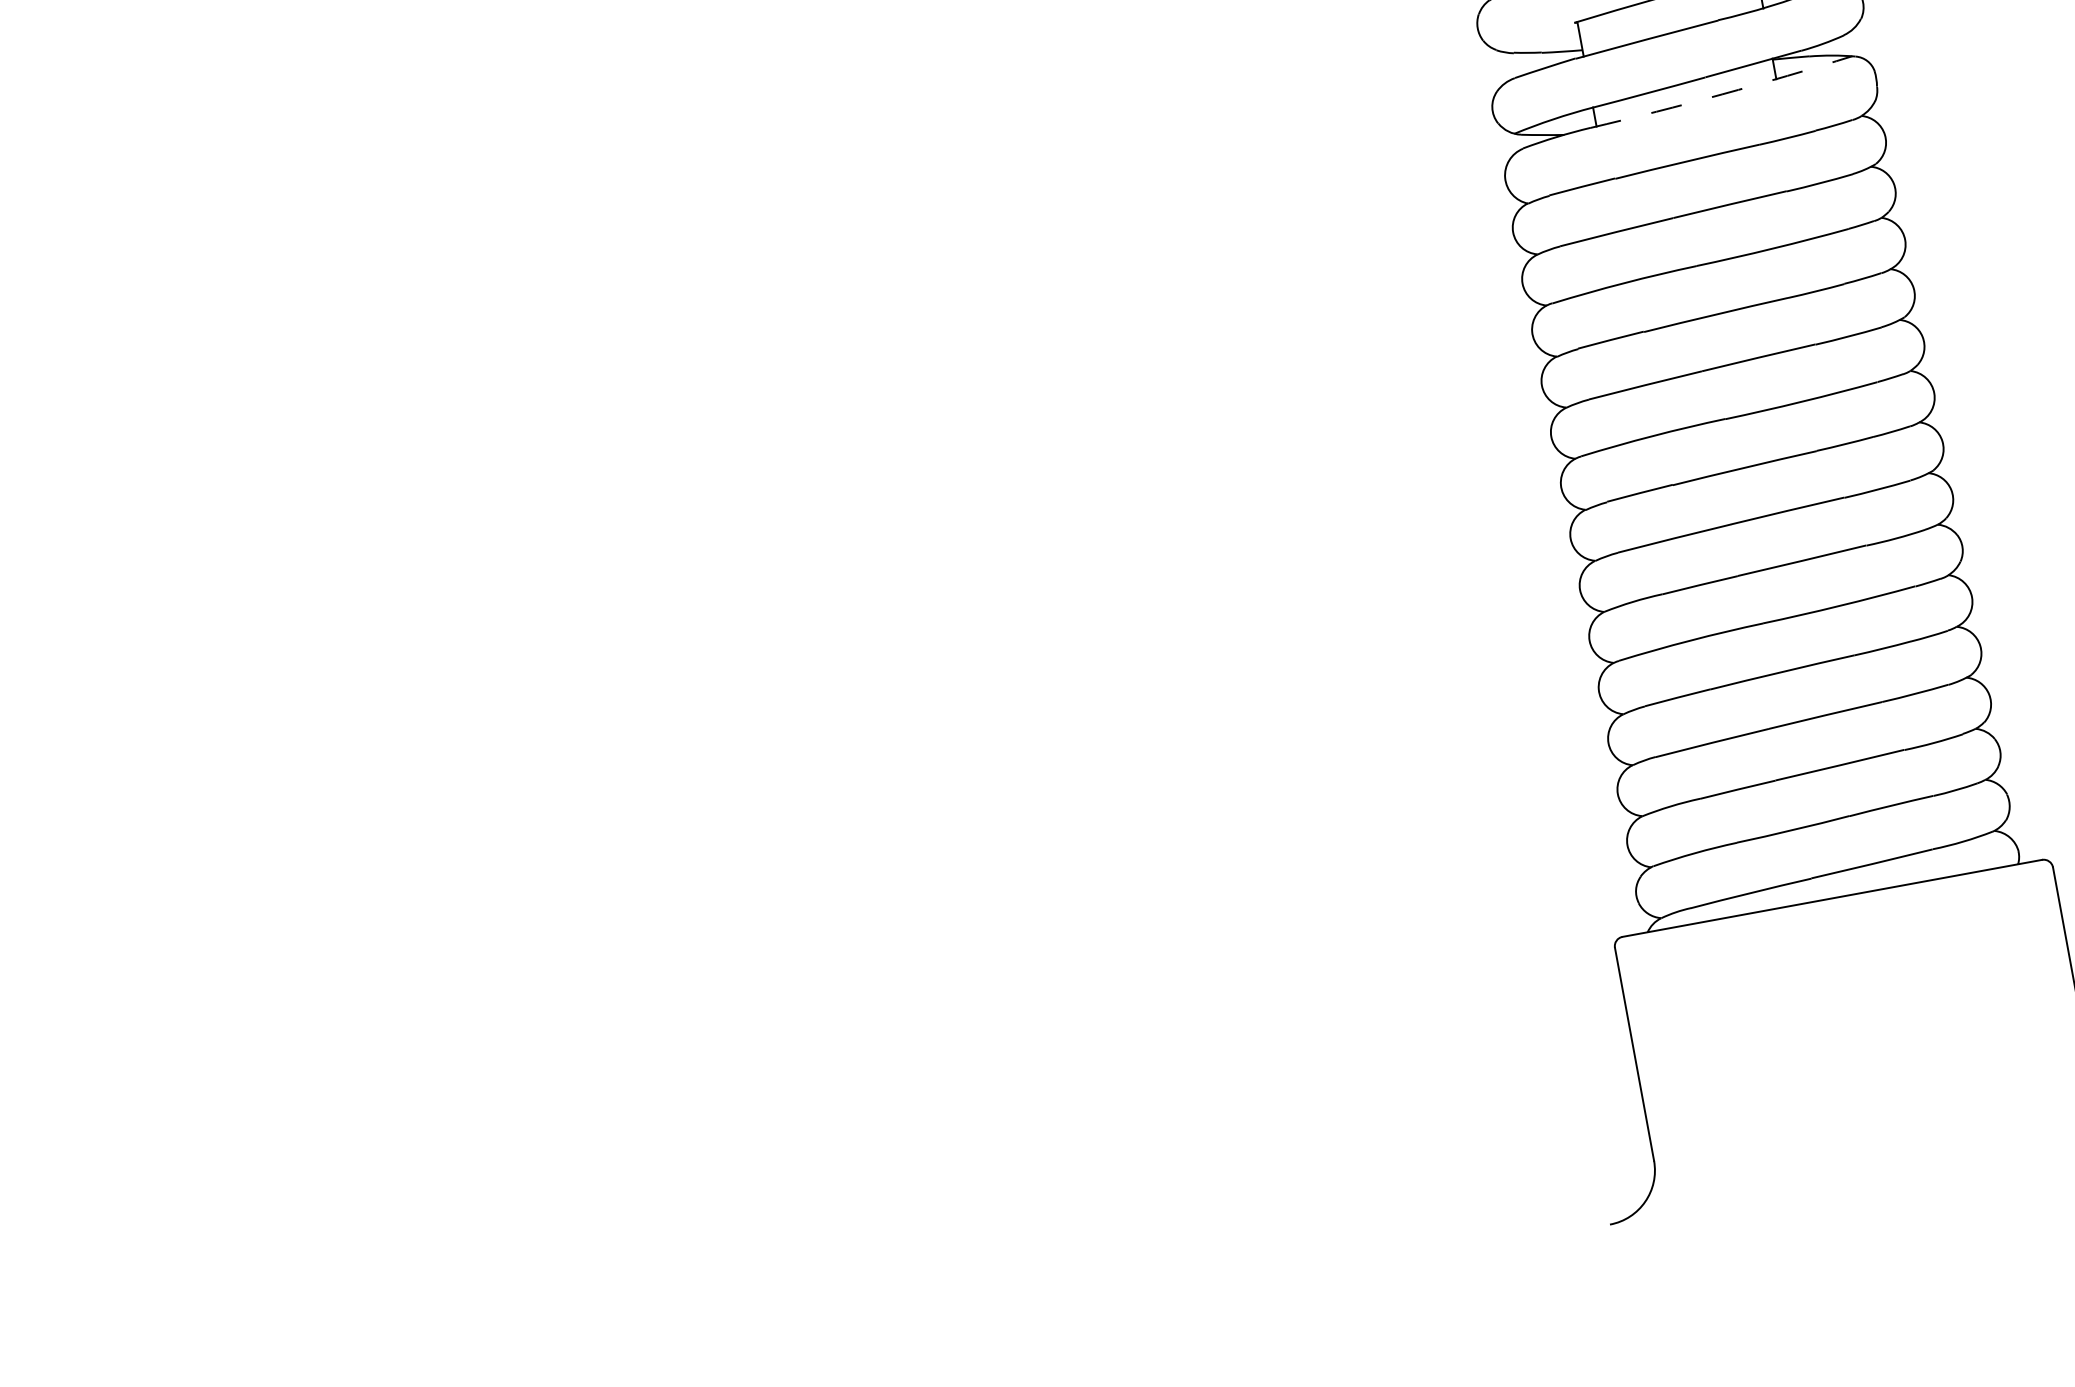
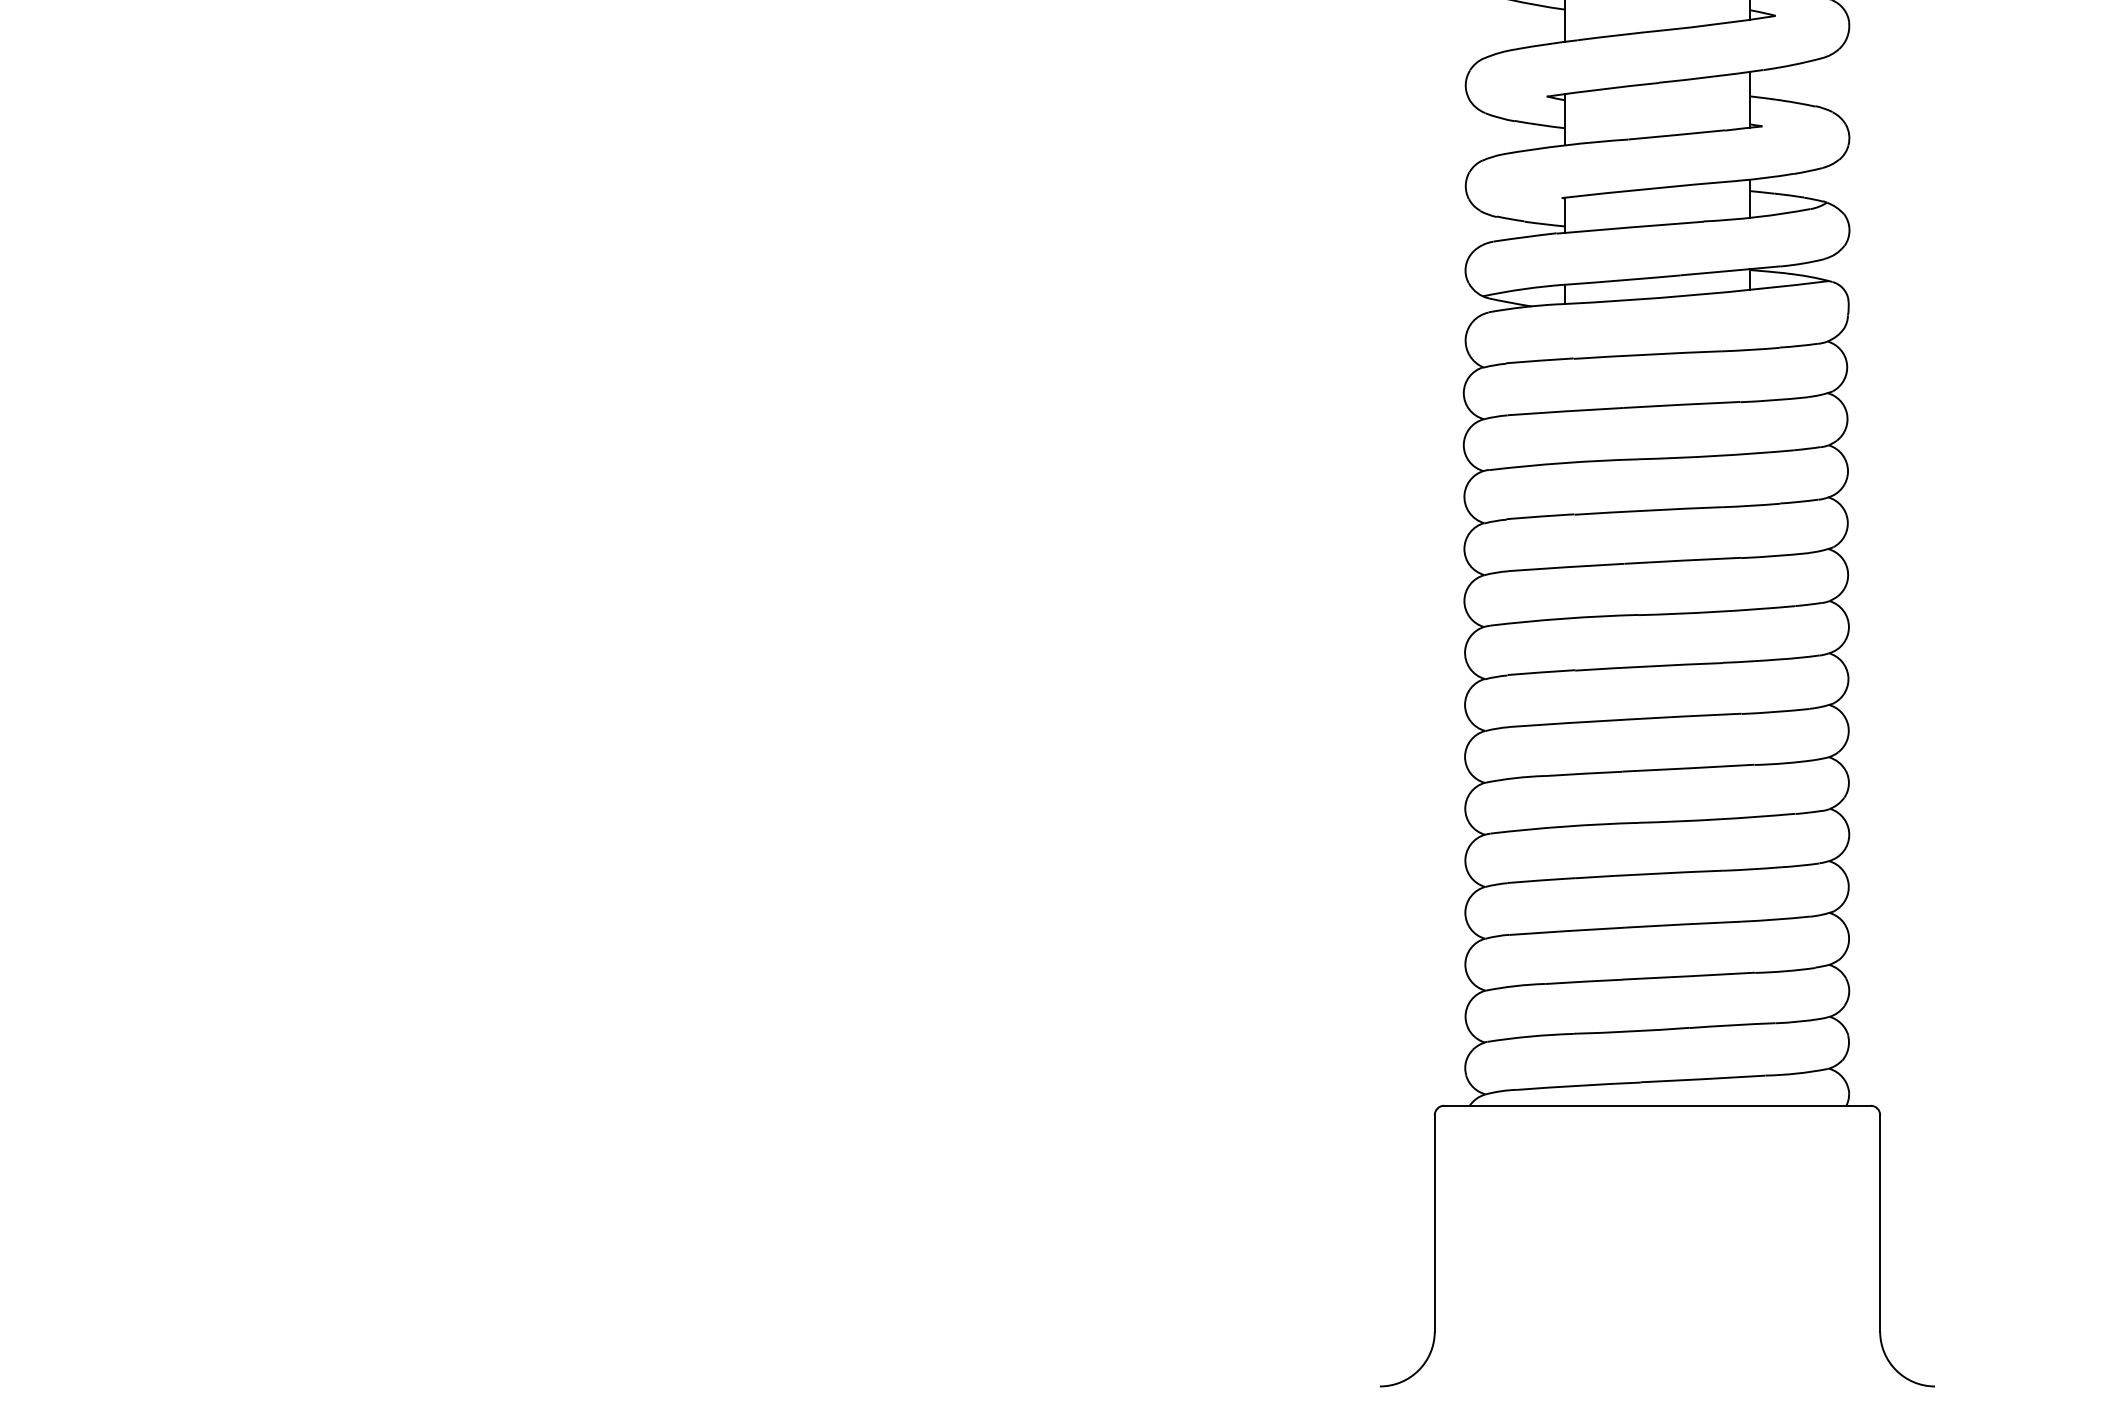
arc: (1722, 94) -> (1694, 295), dashed -> solid

